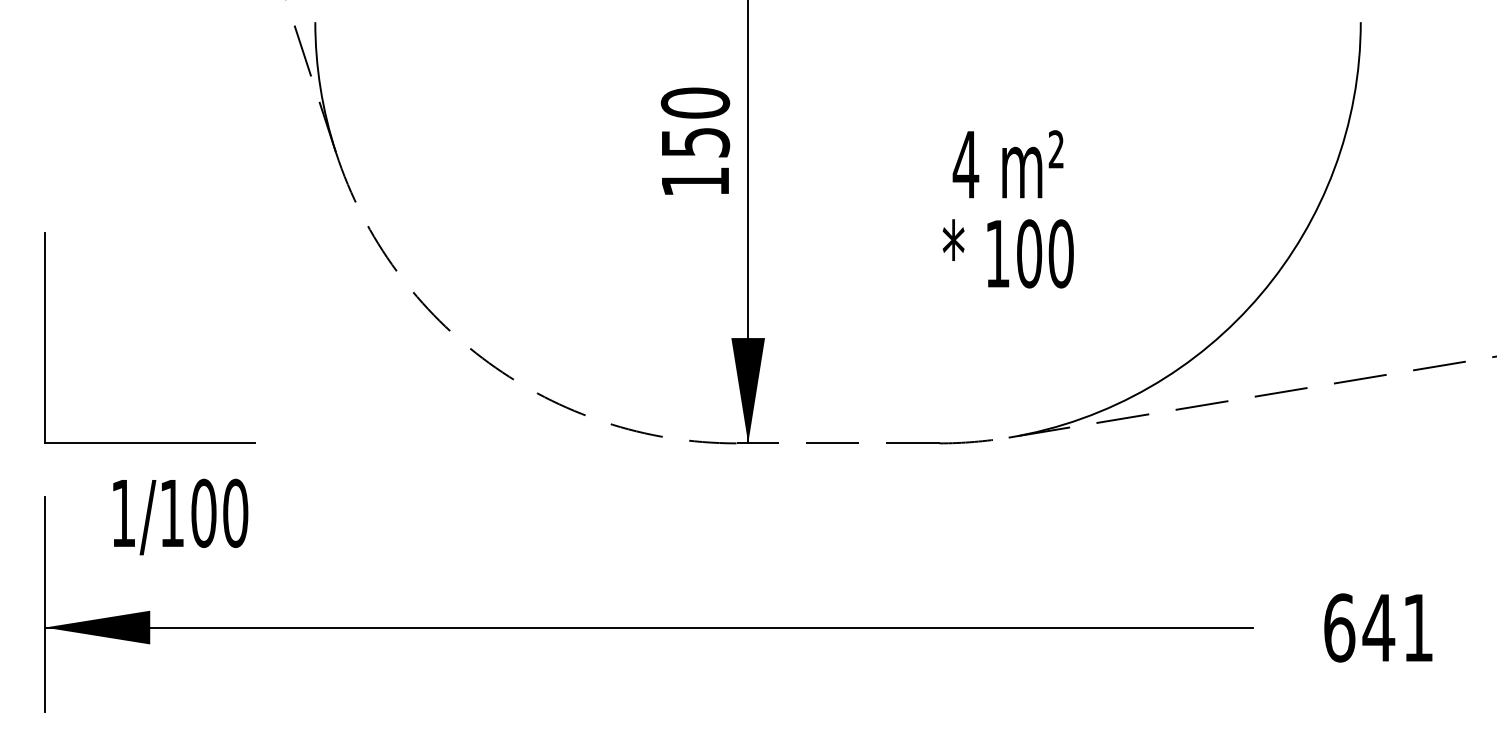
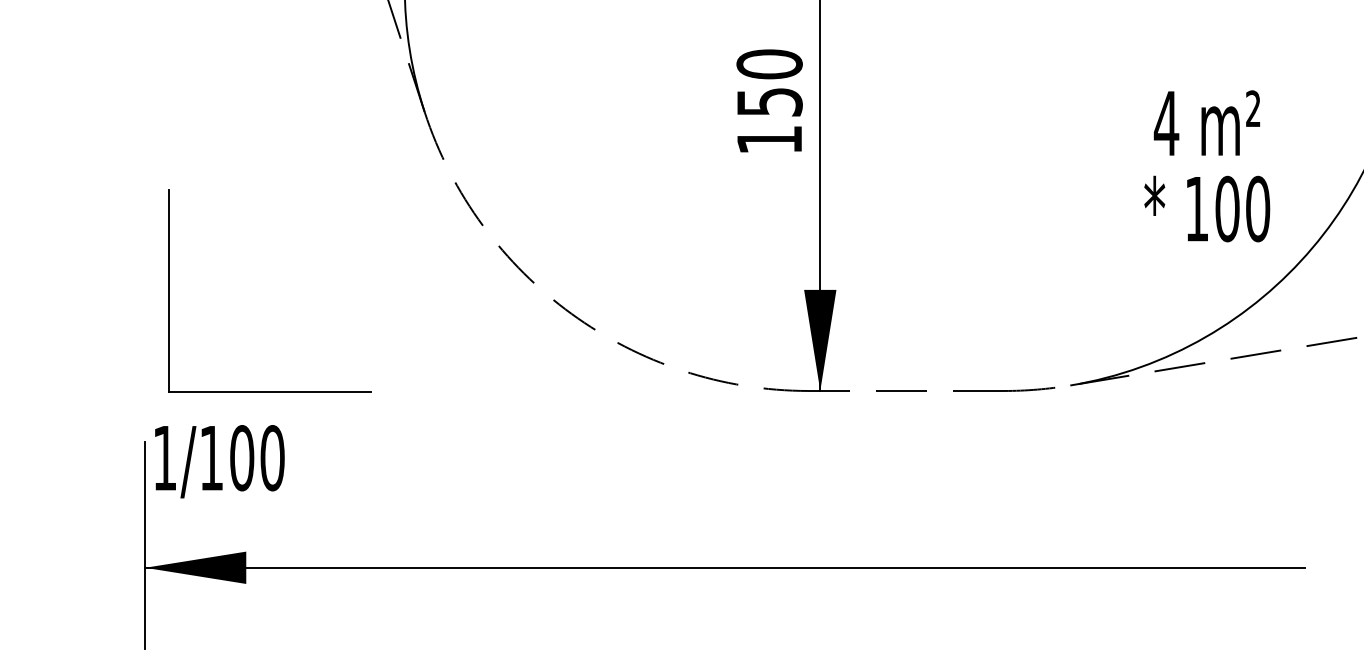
text: (1007, 209) -> (1206, 166), moved
part: (45, 337) -> (169, 290), moved
text: (180, 516) -> (219, 461), moved

